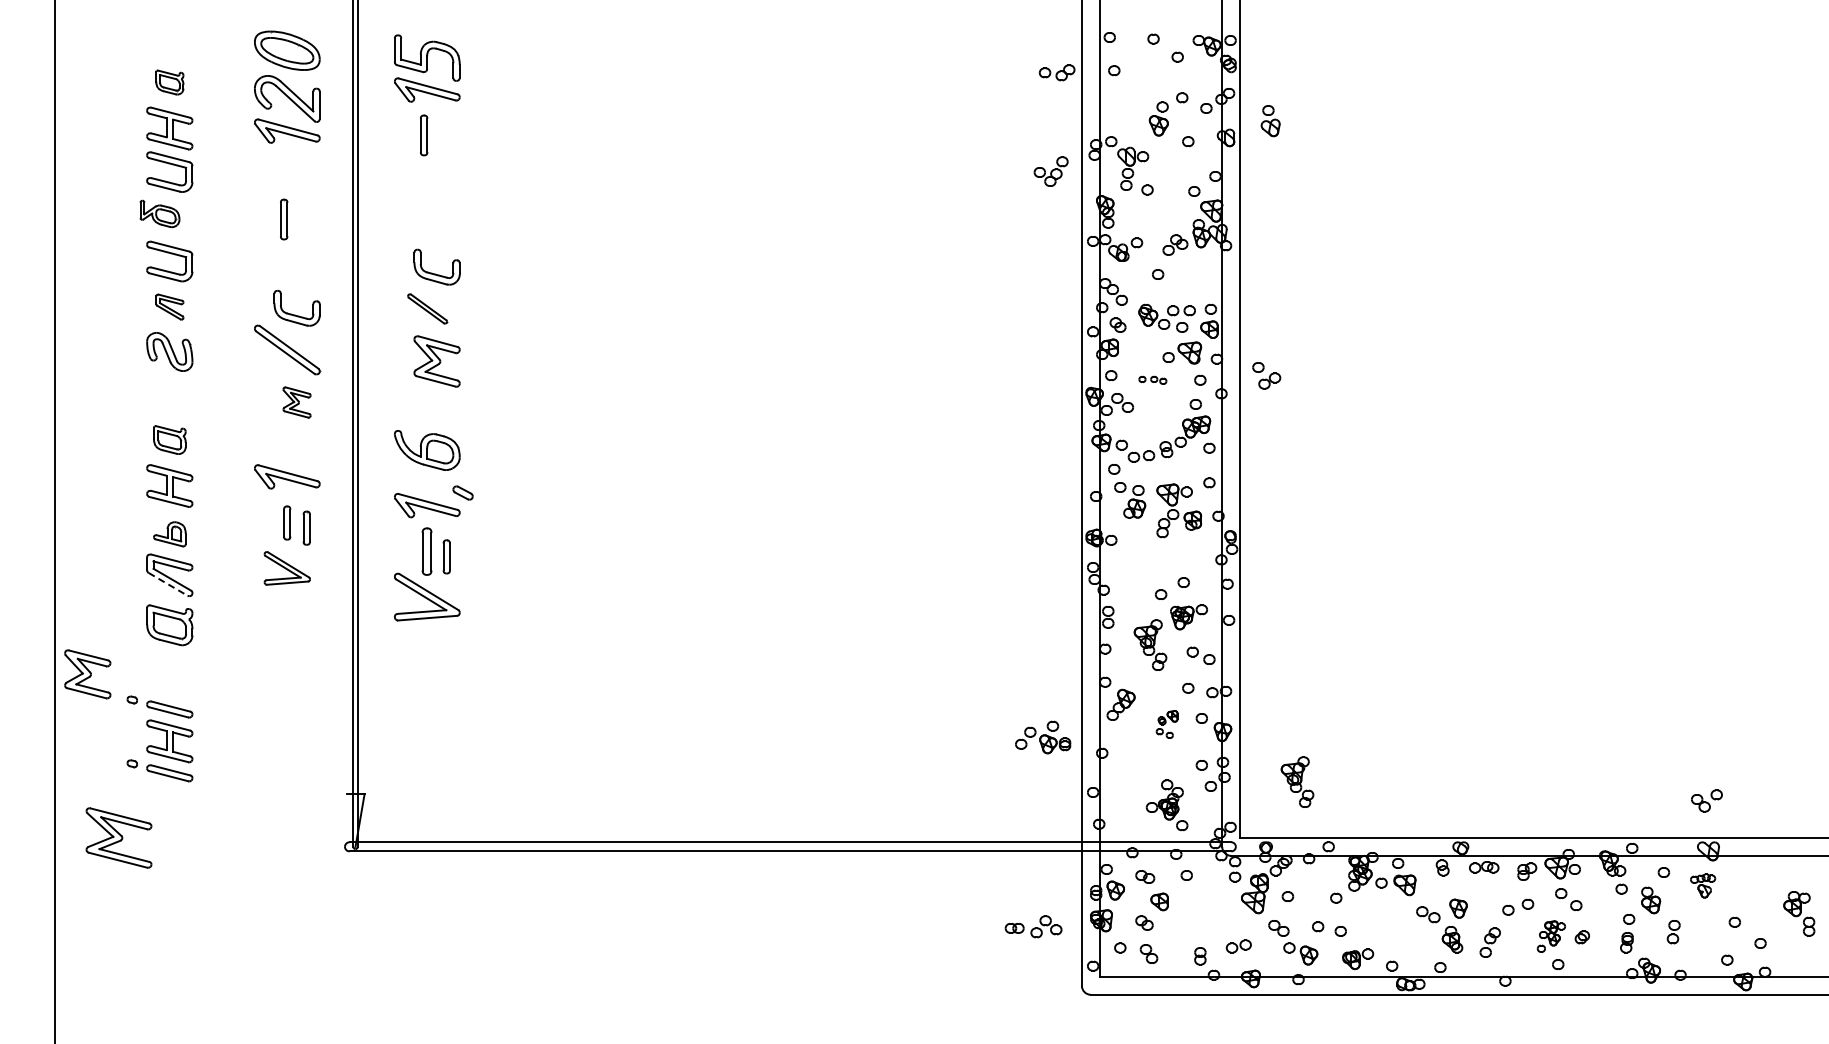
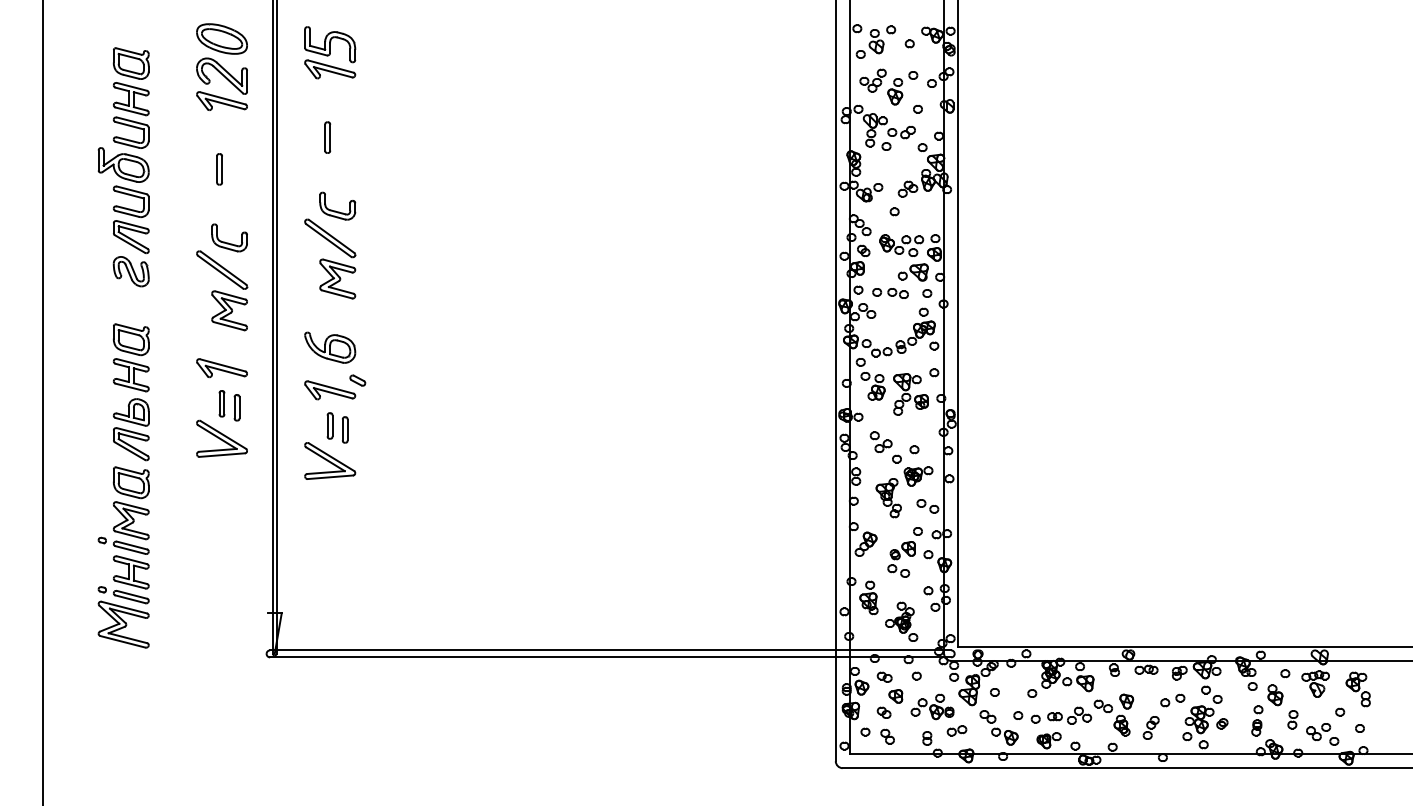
part: (1056, 72) -> (901, 132), moved
part: (169, 82) -> (131, 63), size x1.67
part: (1270, 121) -> (876, 41), moved
part: (424, 135) -> (328, 137), moved
part: (1050, 171) -> (872, 80), moved
part: (159, 213) -> (123, 164), size x1.67
part: (169, 306) -> (131, 236), size x1.67
part: (427, 308) -> (330, 238), size x1.67
part: (1266, 375) -> (881, 442), moved
part: (1152, 380) -> (890, 293), size x1.67
part: (296, 402) -> (229, 310), size x1.67
part: (169, 439) -> (131, 339), size x1.43
part: (169, 534) -> (131, 412), size x1.43
part: (427, 551) -> (330, 425), size x0.71
part: (287, 568) -> (222, 438), size x1.43
line: (168, 584) -> (130, 451), dashed -> solid
part: (87, 674) -> (131, 520), moved
part: (1166, 724) -> (901, 559), size x1.67
part: (1043, 737) -> (932, 706), moved
part: (1124, 774) -> (868, 598), added
part: (1297, 781) -> (1002, 603), removed
part: (1706, 800) -> (1318, 731), moved
part: (118, 837) -> (123, 624), moved
part: (1702, 885) -> (1315, 683), size x1.43
part: (1799, 913) -> (1358, 689), moved
part: (1033, 926) -> (1069, 715), moved
part: (1551, 936) -> (1198, 723), size x1.43

